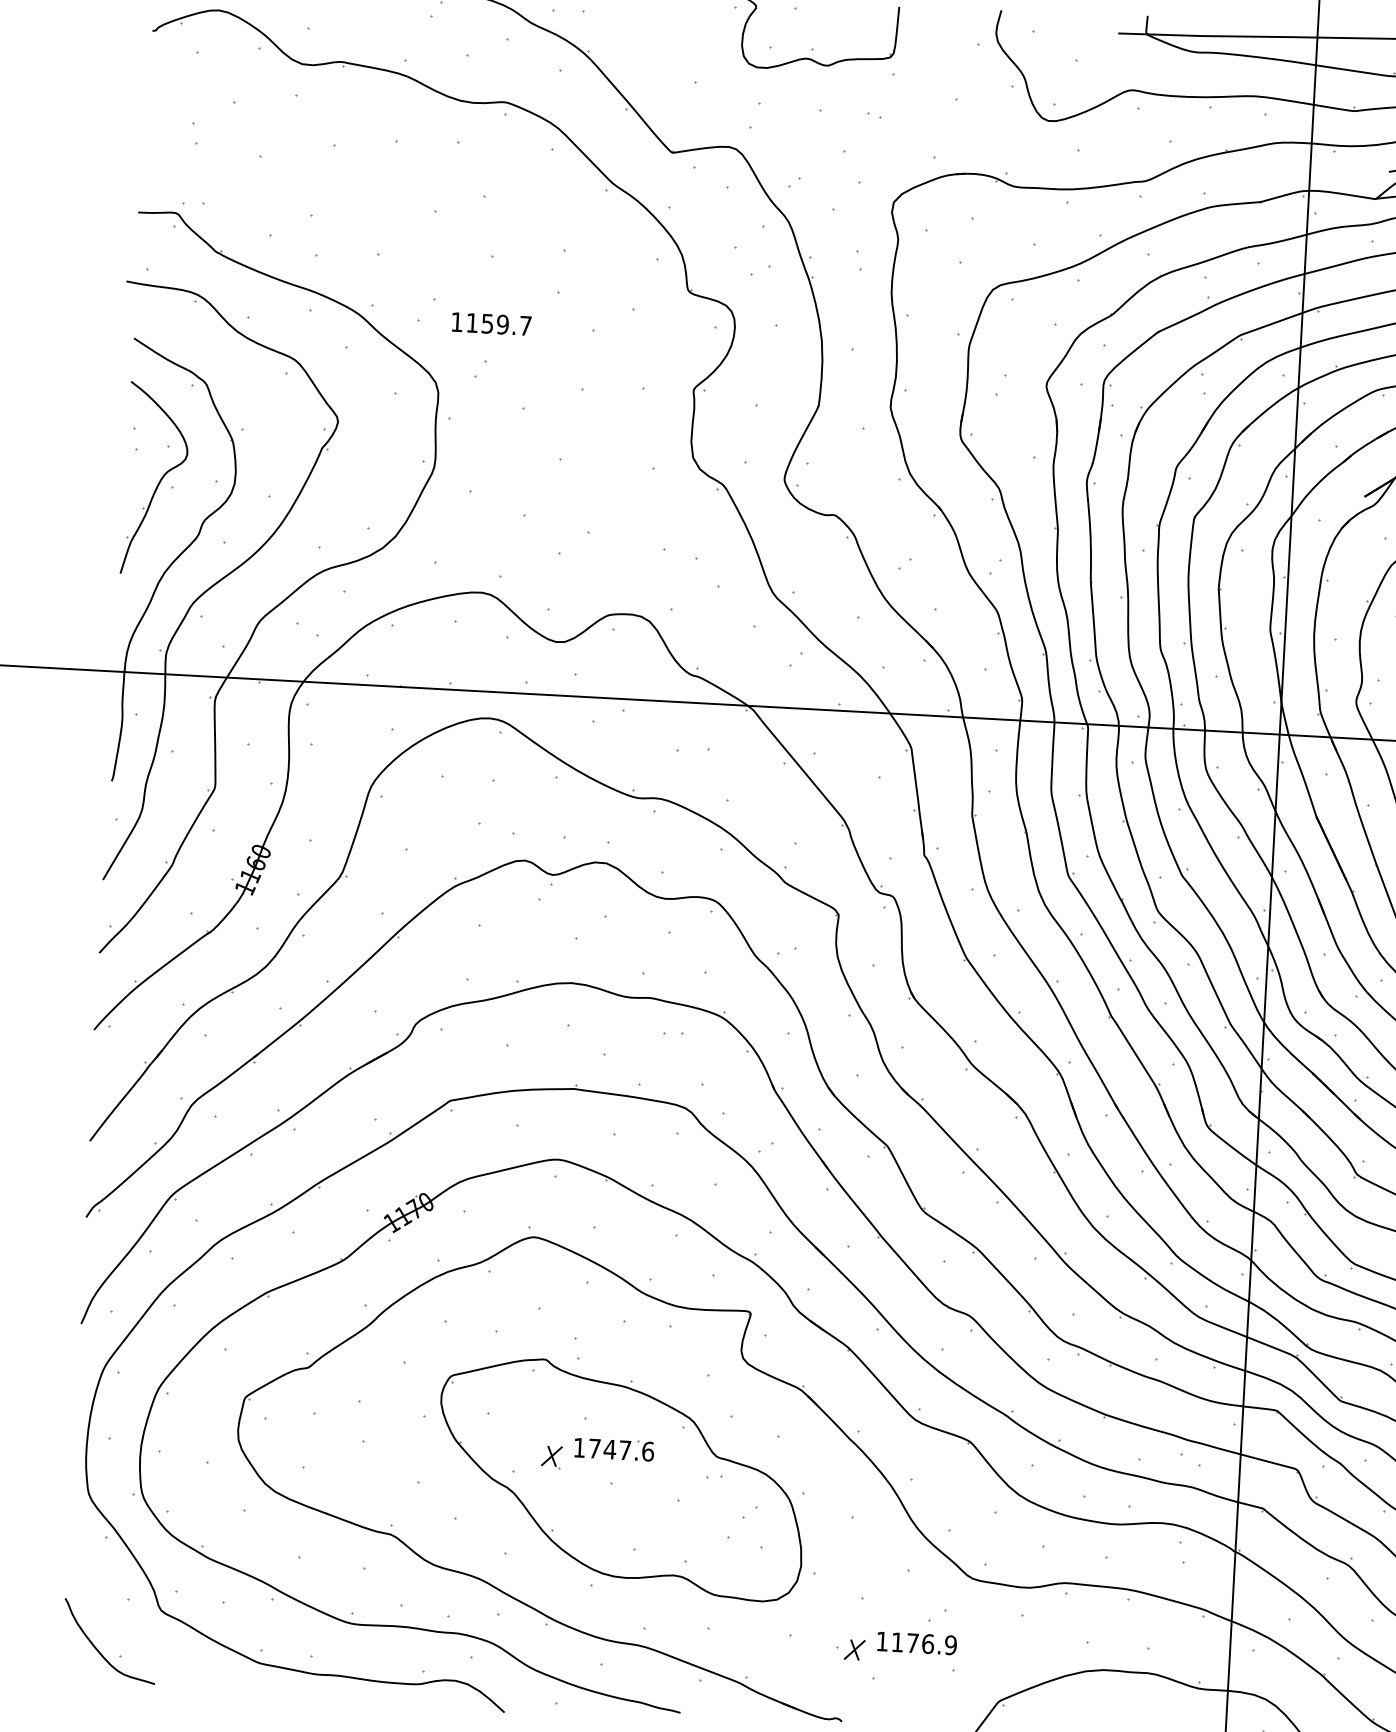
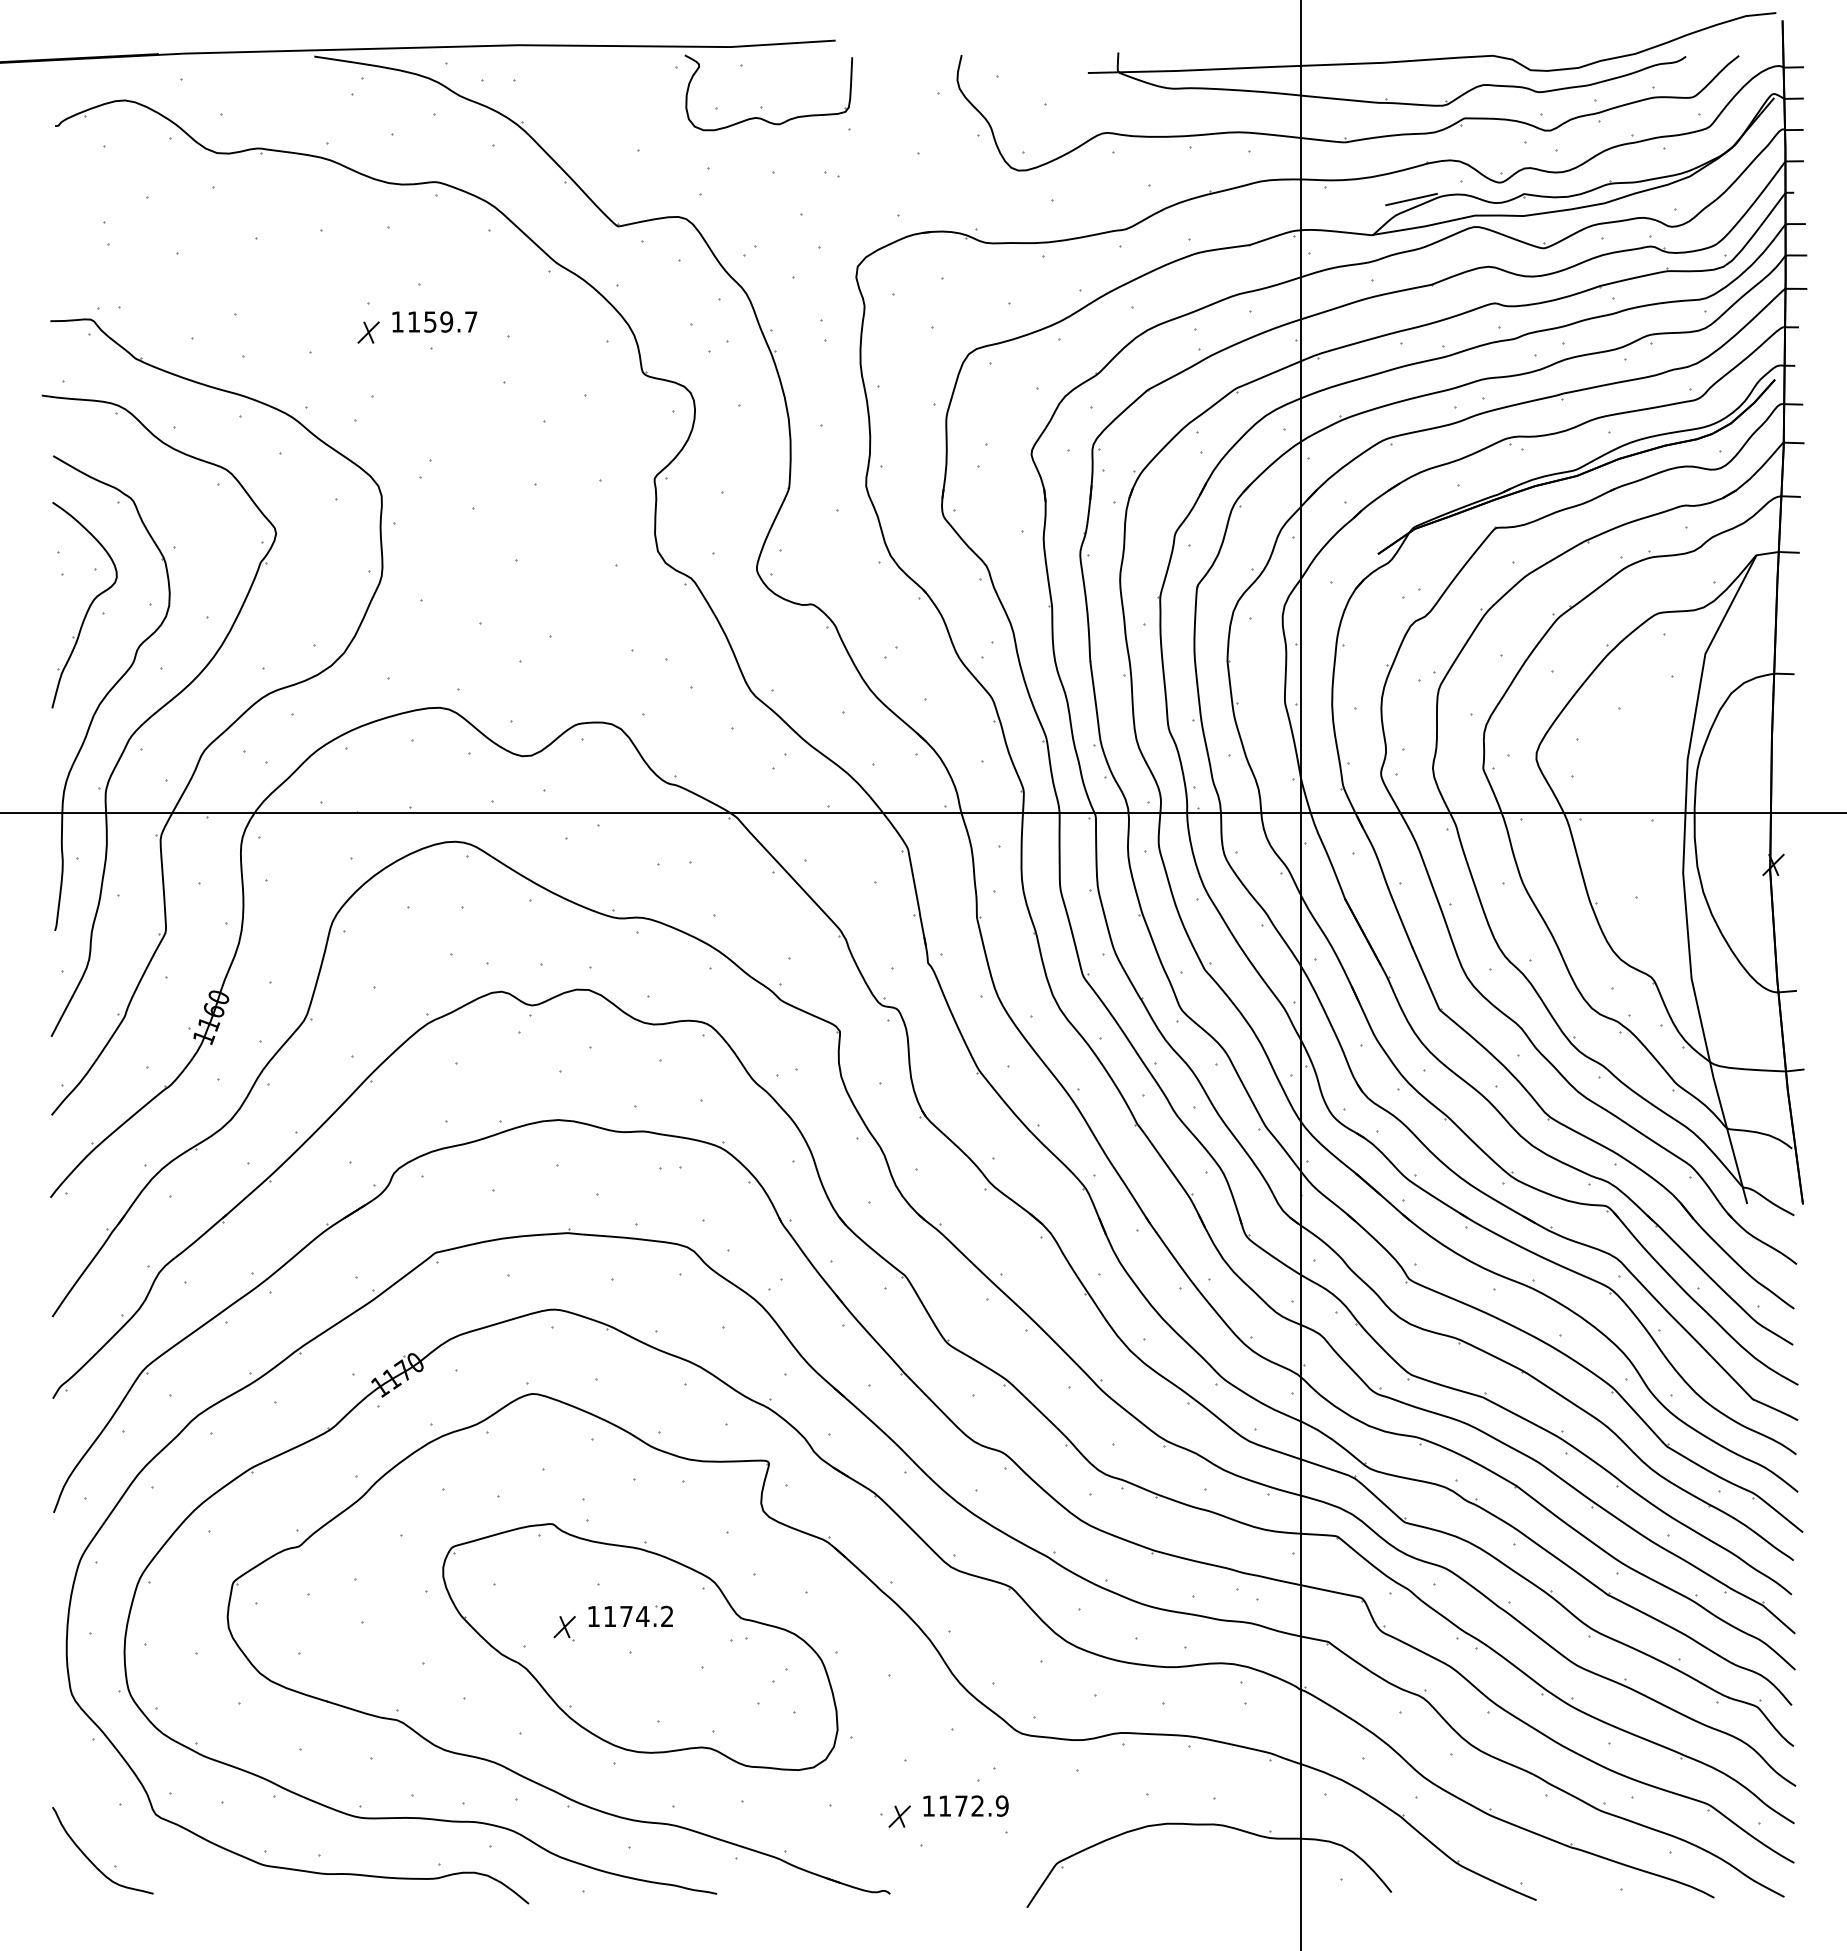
part: (434, 239) -> (368, 332), added
text: (491, 323) -> (434, 321), moved
text: (621, 1450) -> (638, 1616), 1747.6 -> 1174.2
text: (927, 1643) -> (977, 1805), 1176.9 -> 1172.9

